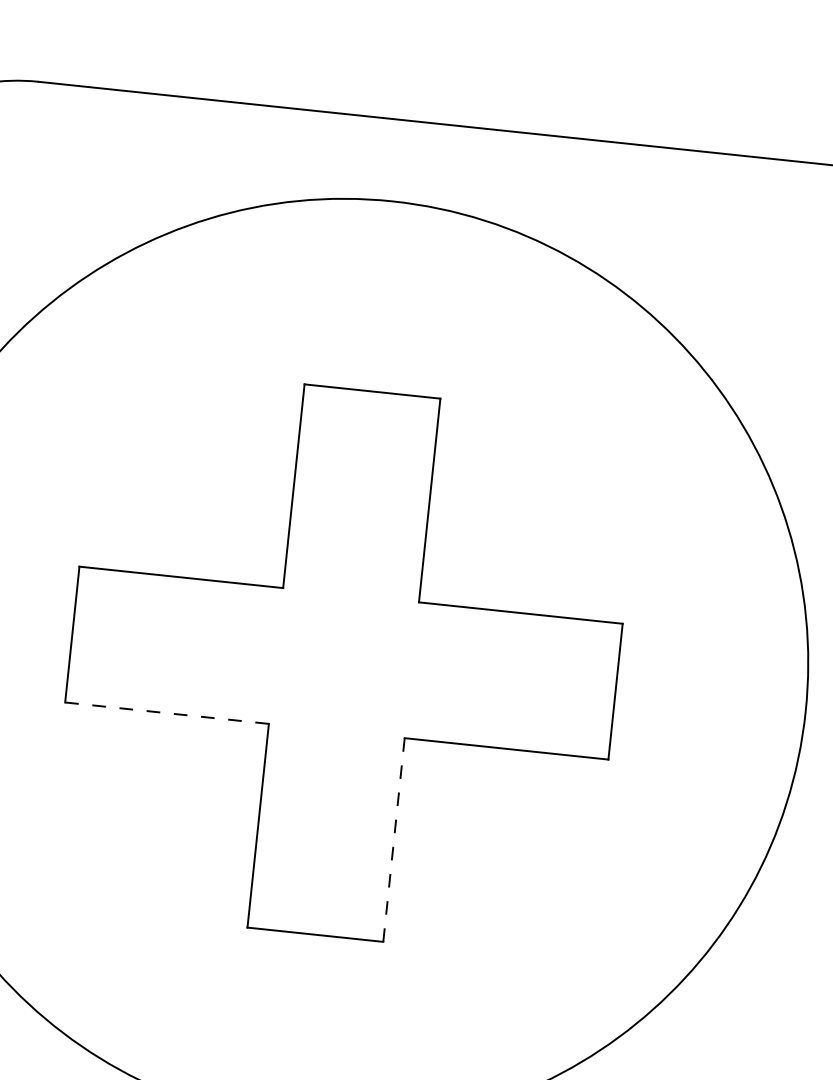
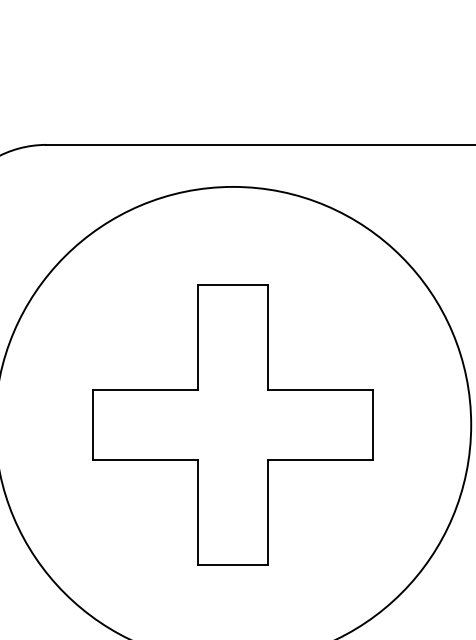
line: (166, 712) -> (145, 459), dashed -> solid
line: (394, 840) -> (268, 512), dashed -> solid

